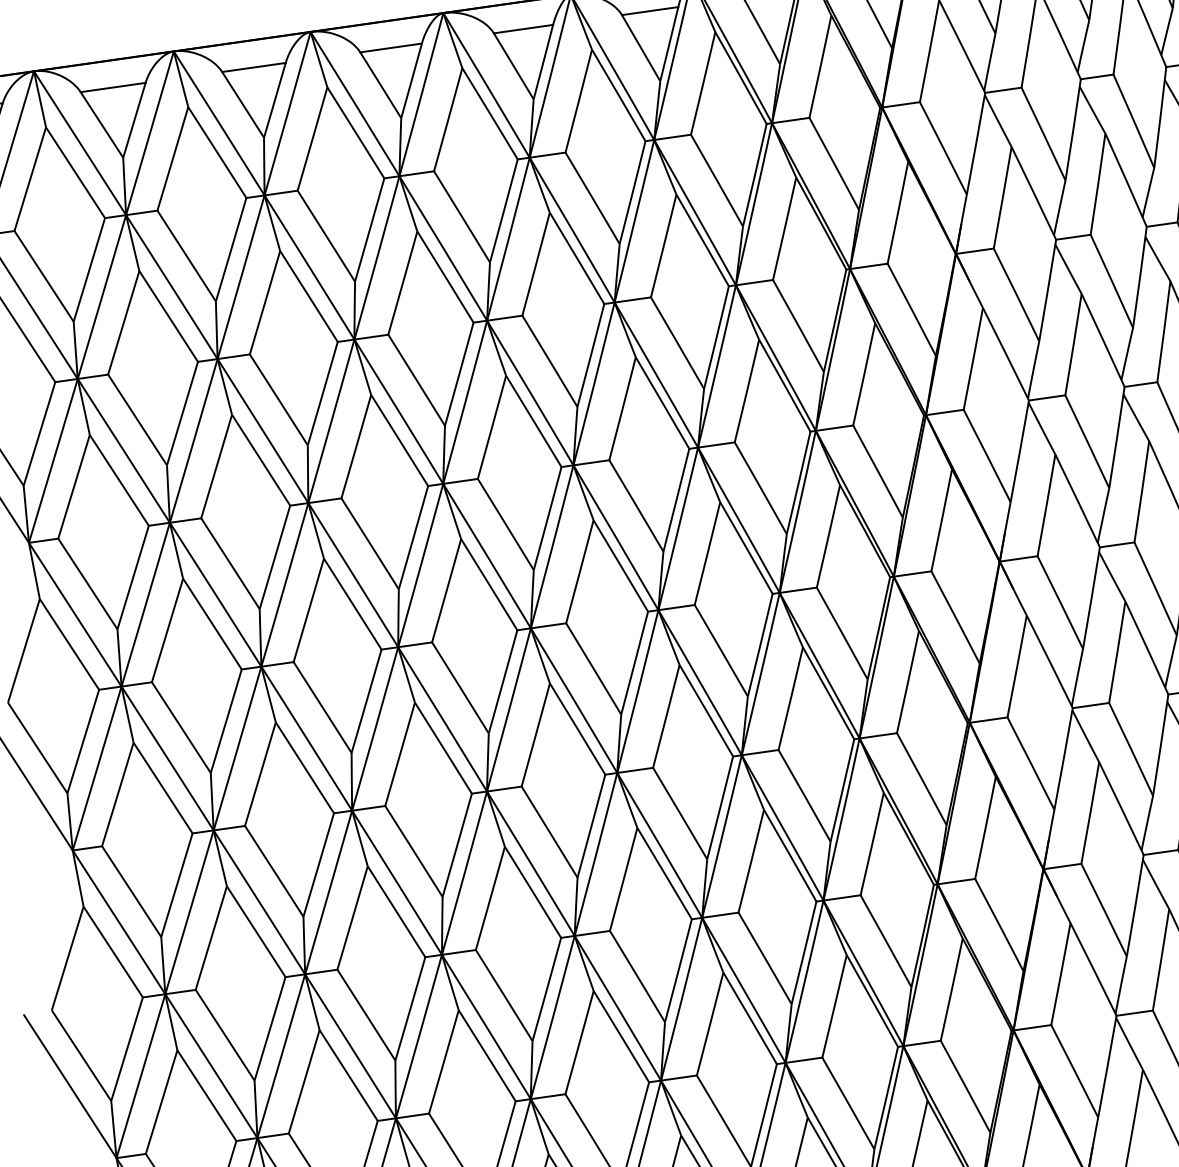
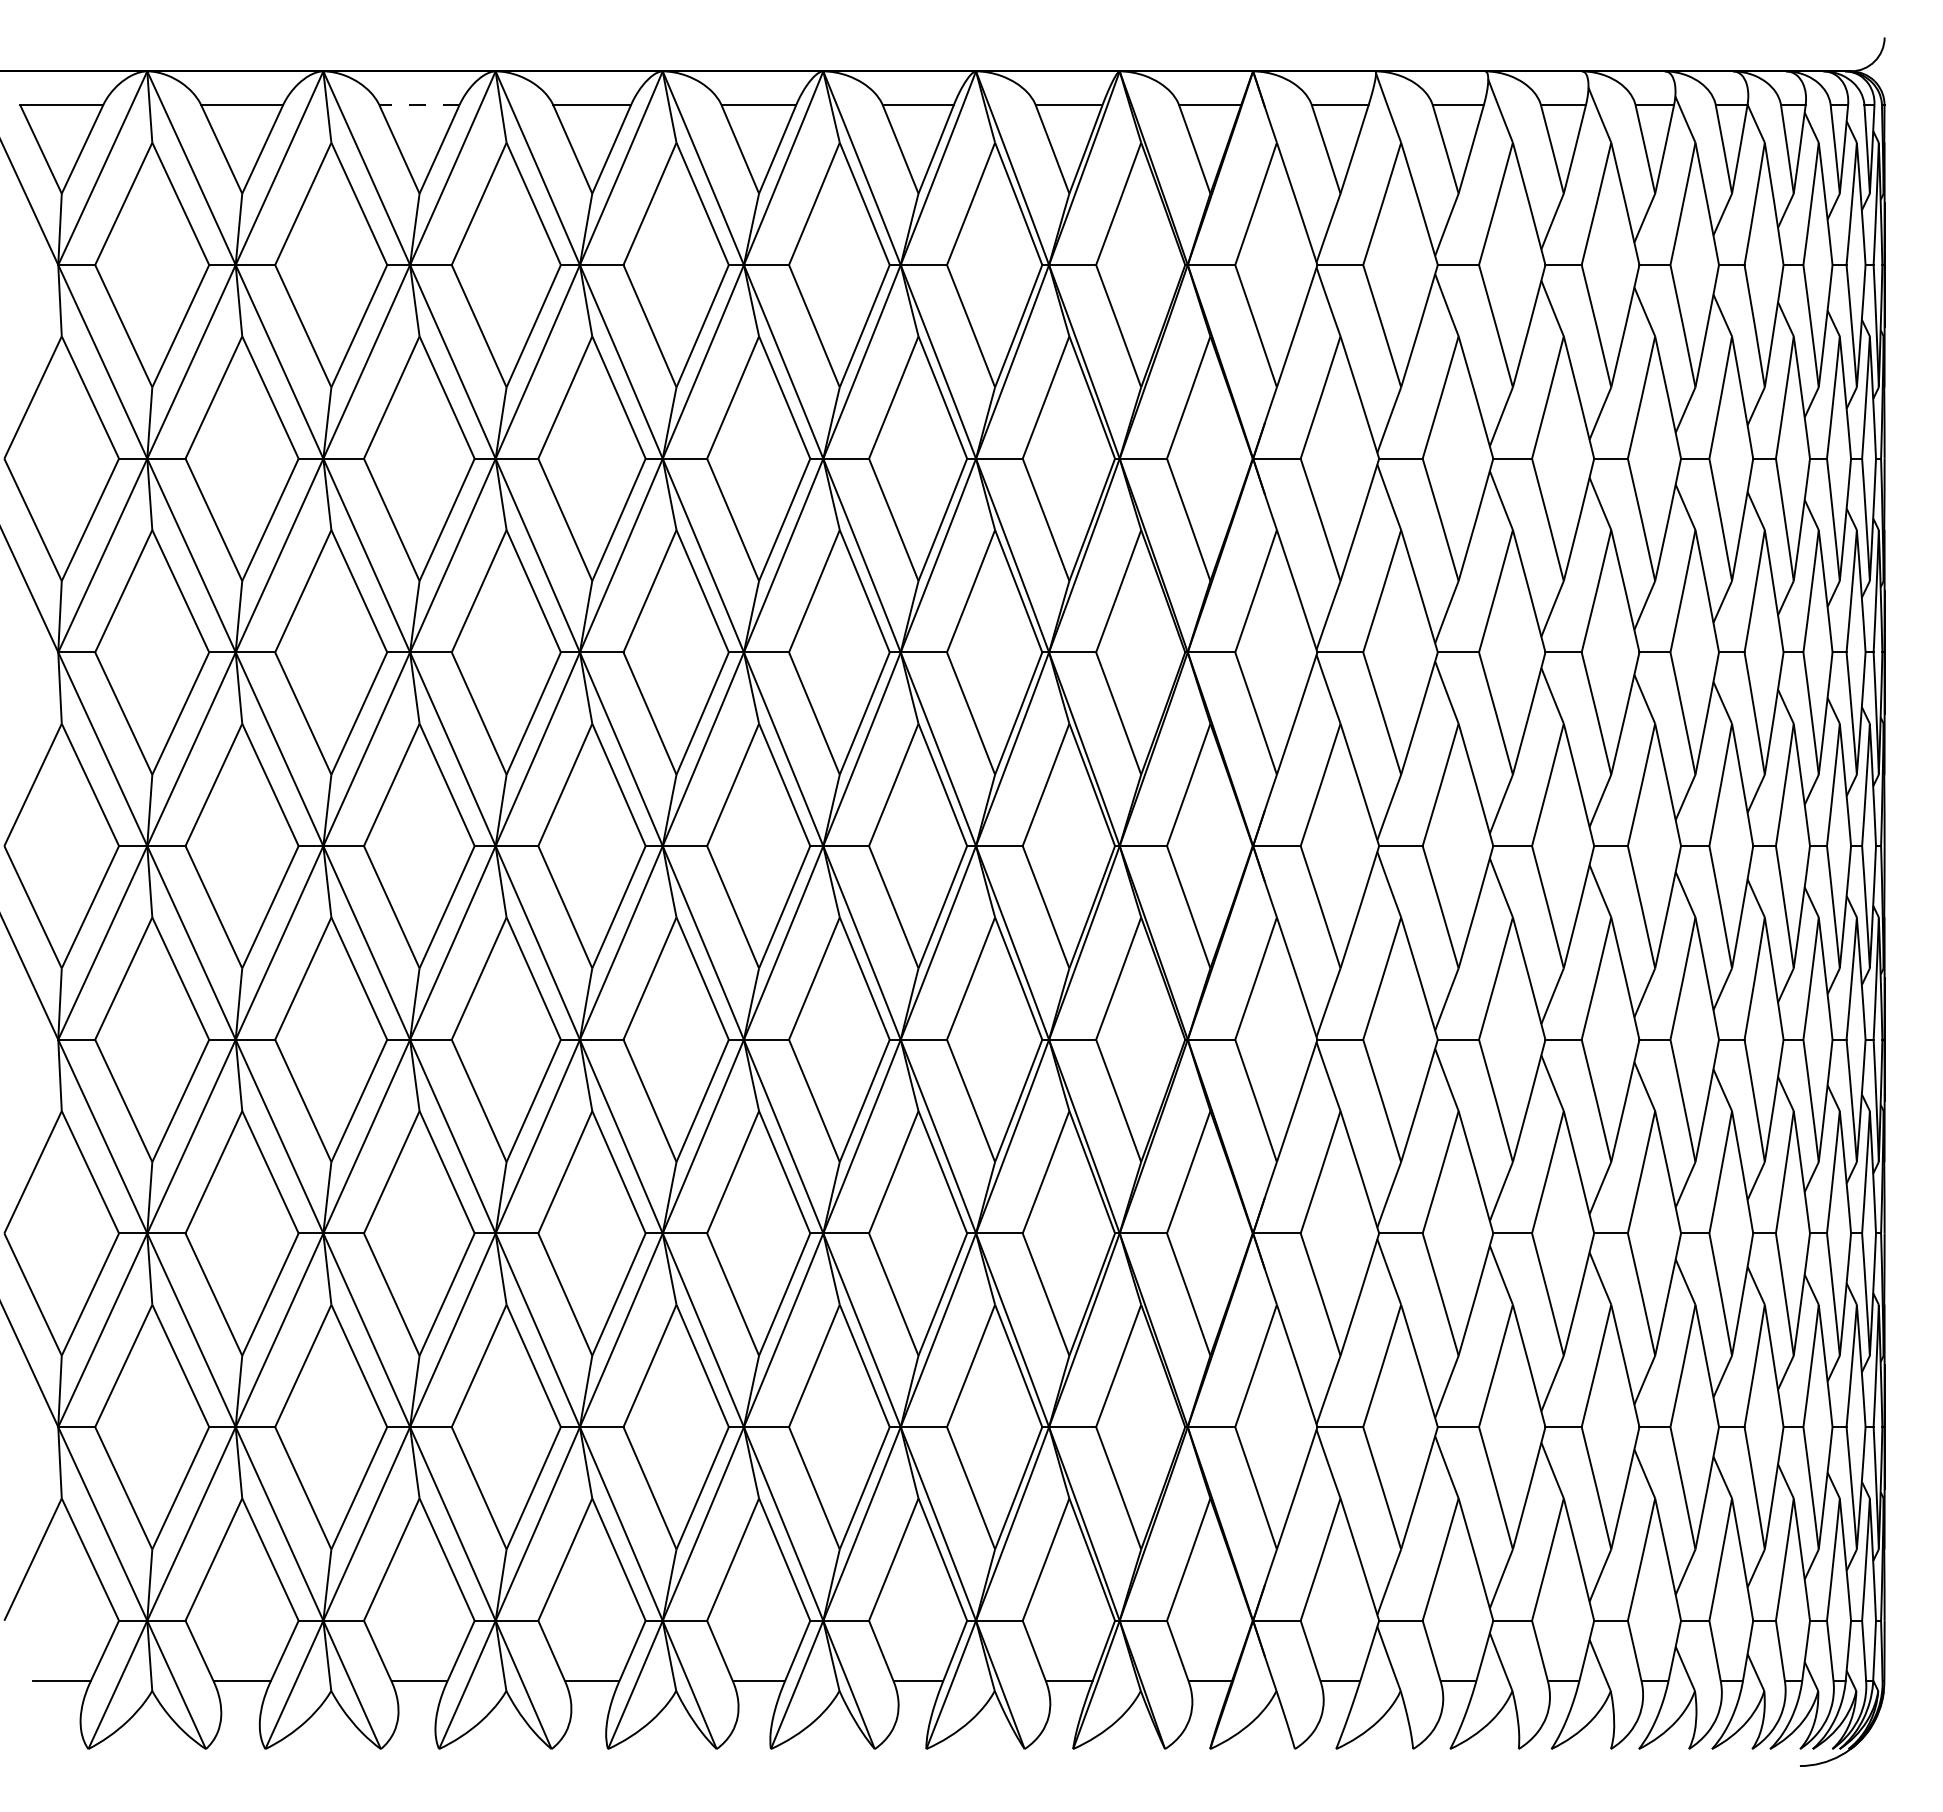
line: (253, 67) -> (418, 105), solid -> dashed

